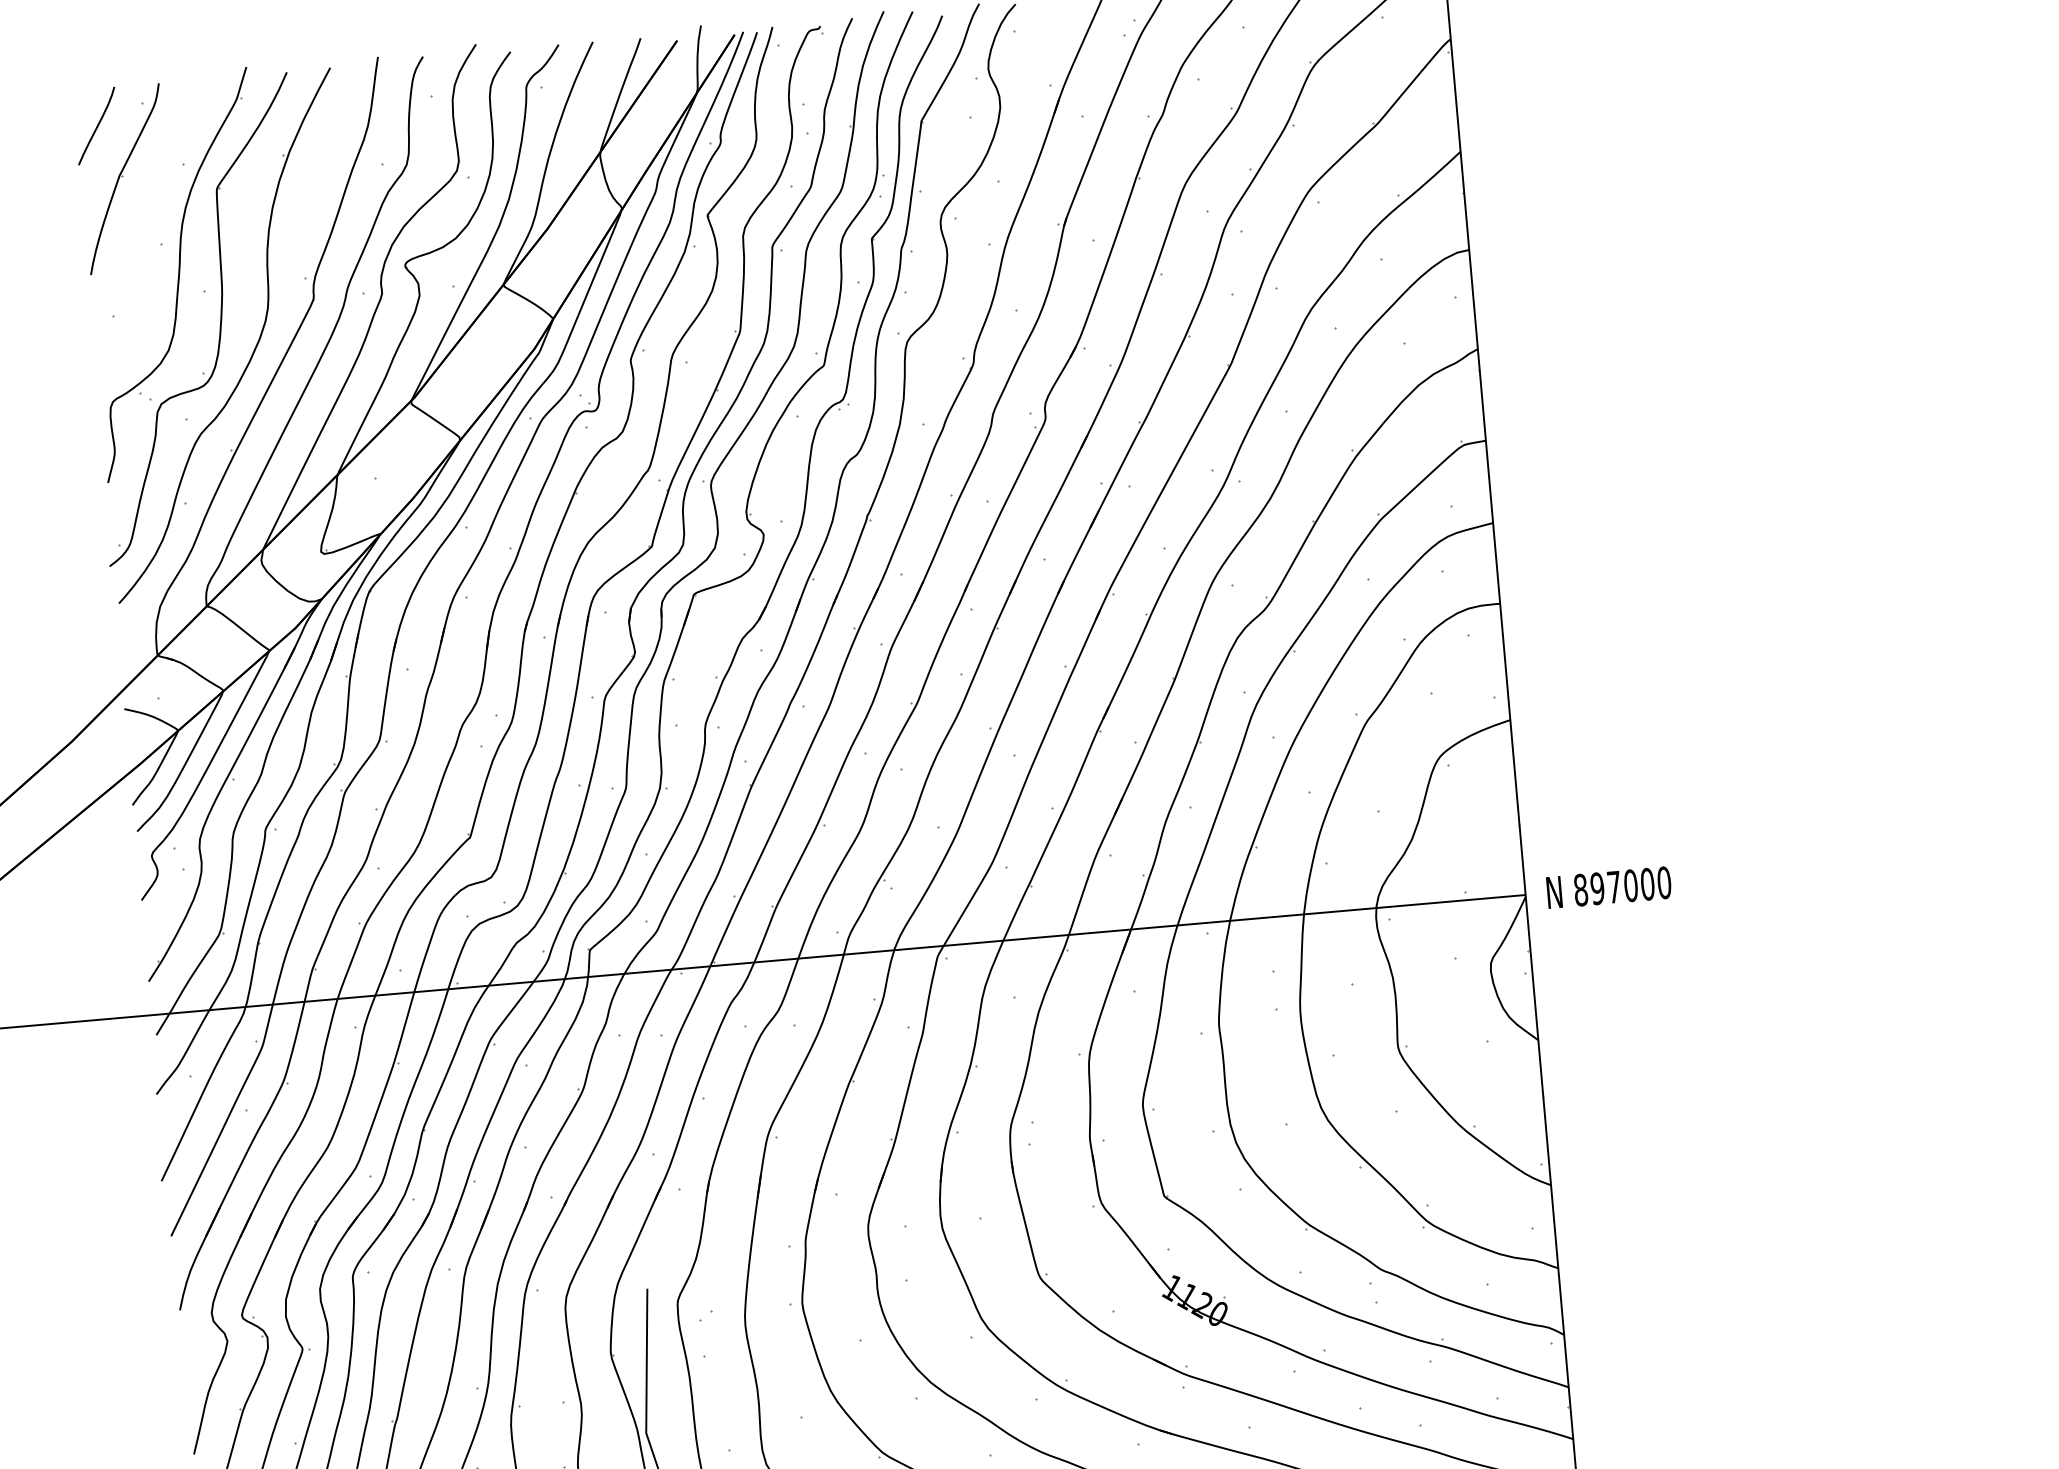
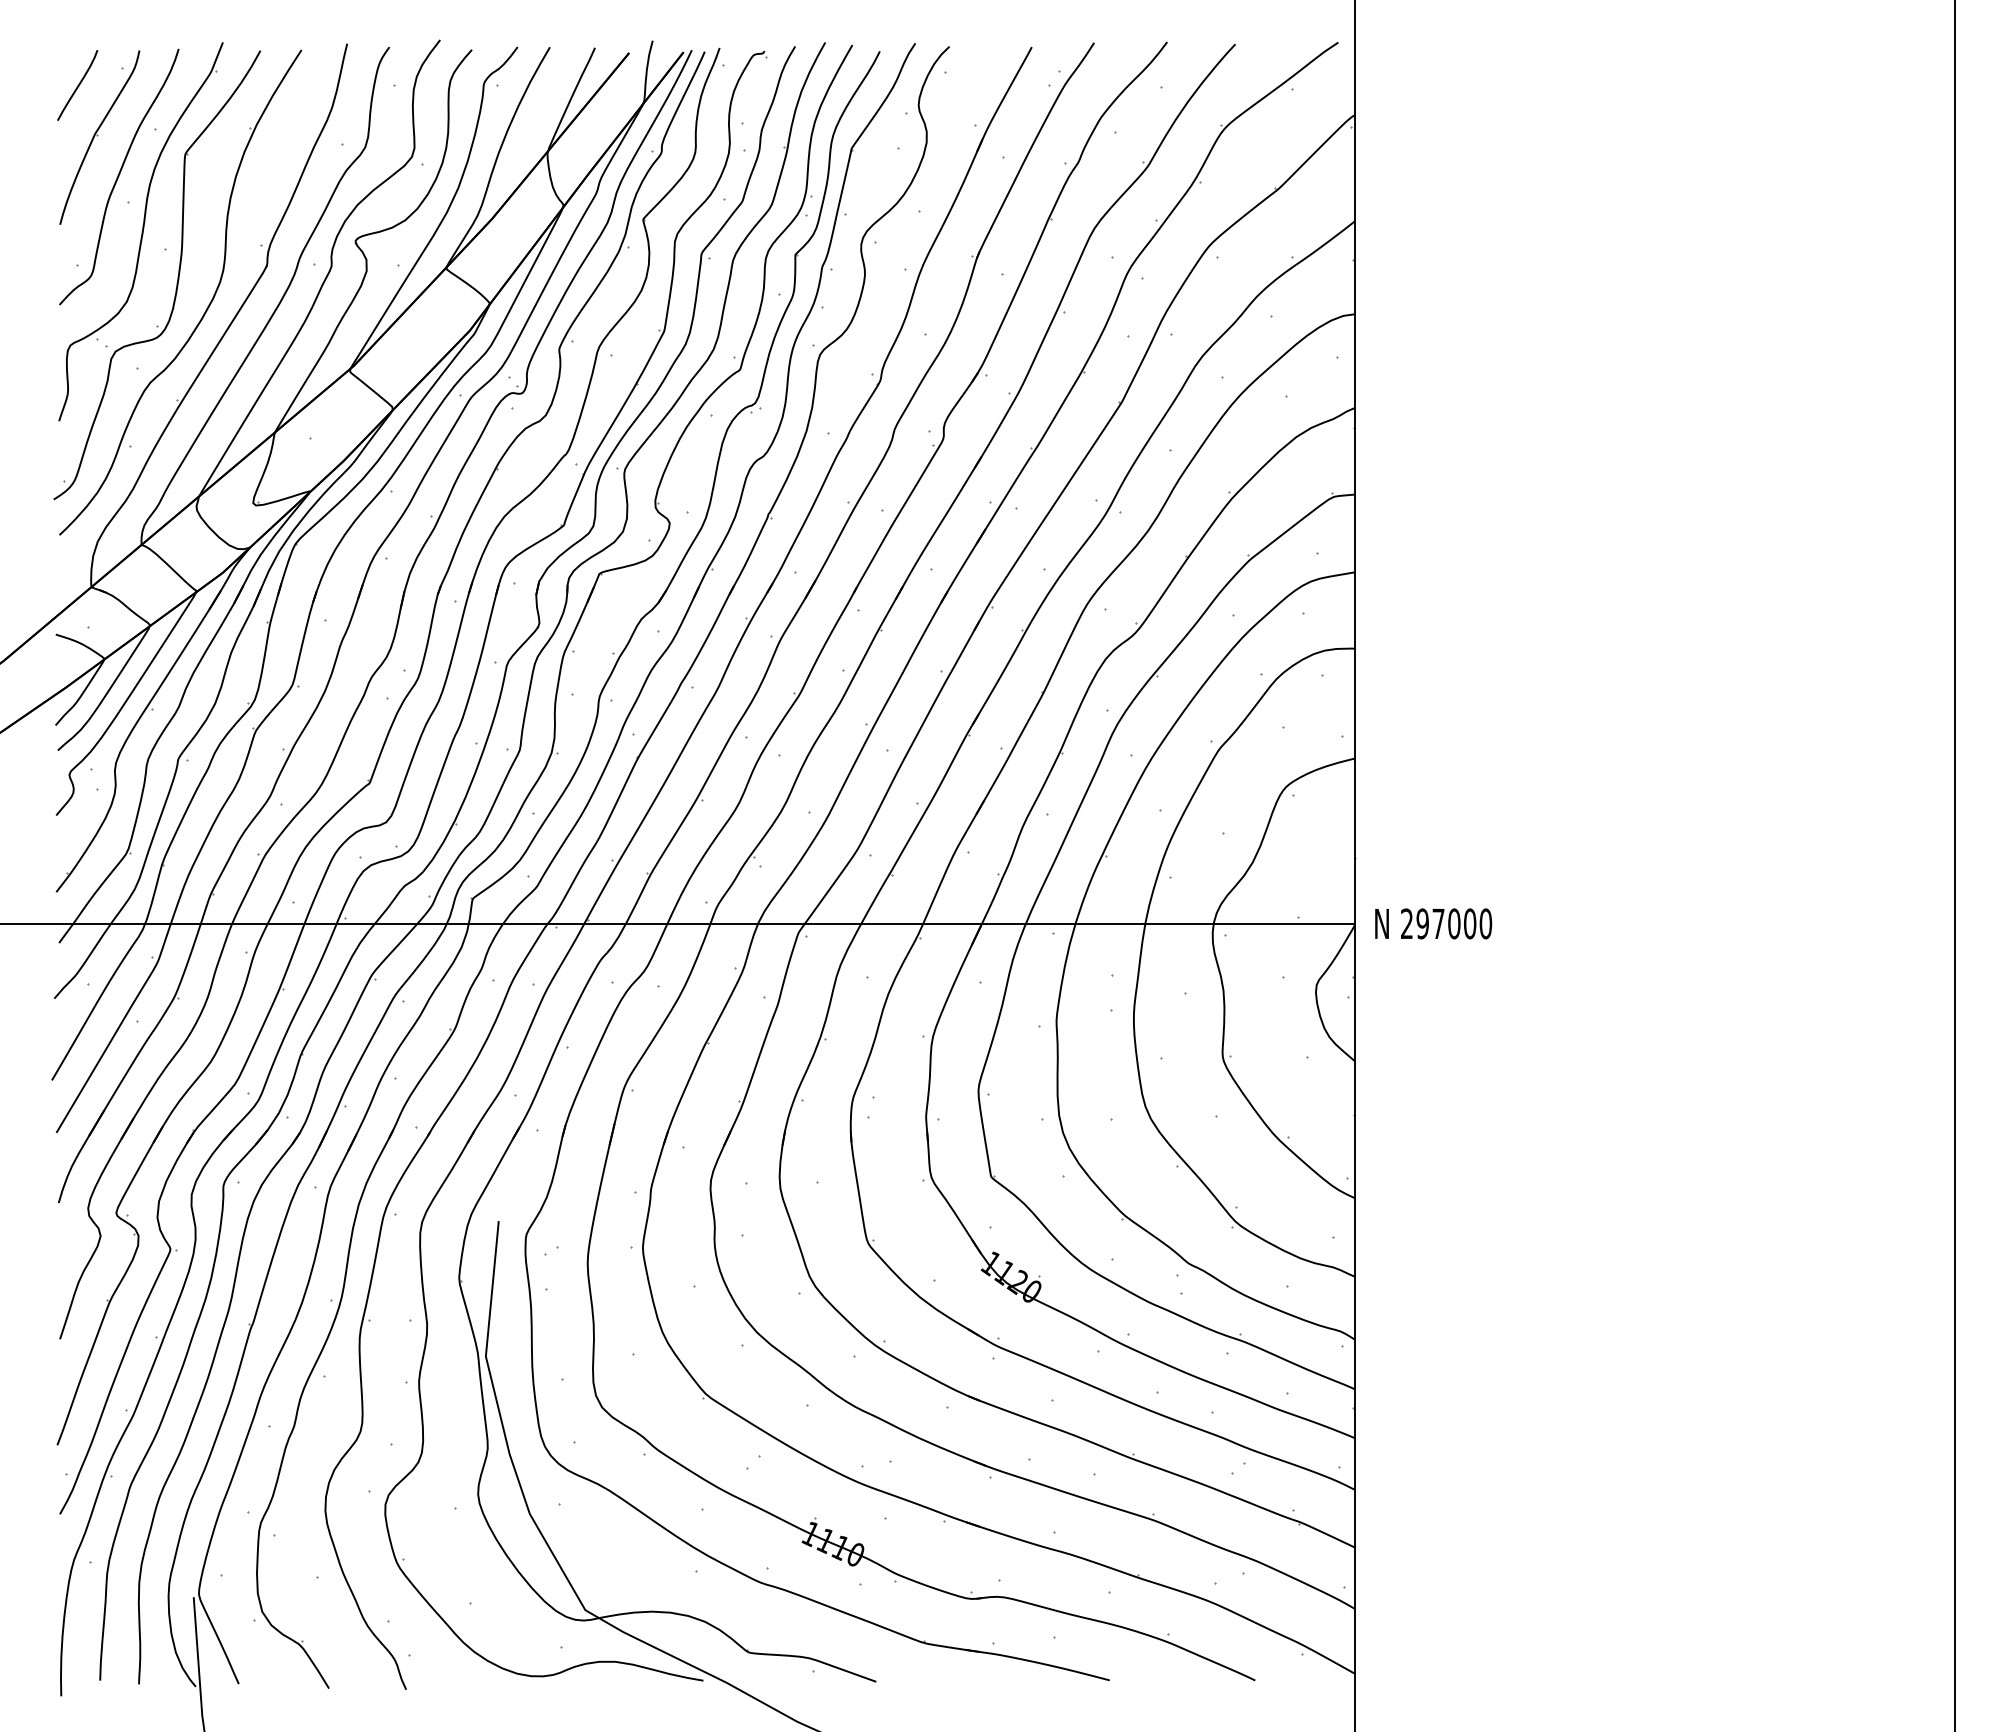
curve: (149, 218) -> (119, 176), added
text: (1580, 889) -> (1406, 923), 897000 -> 297000

